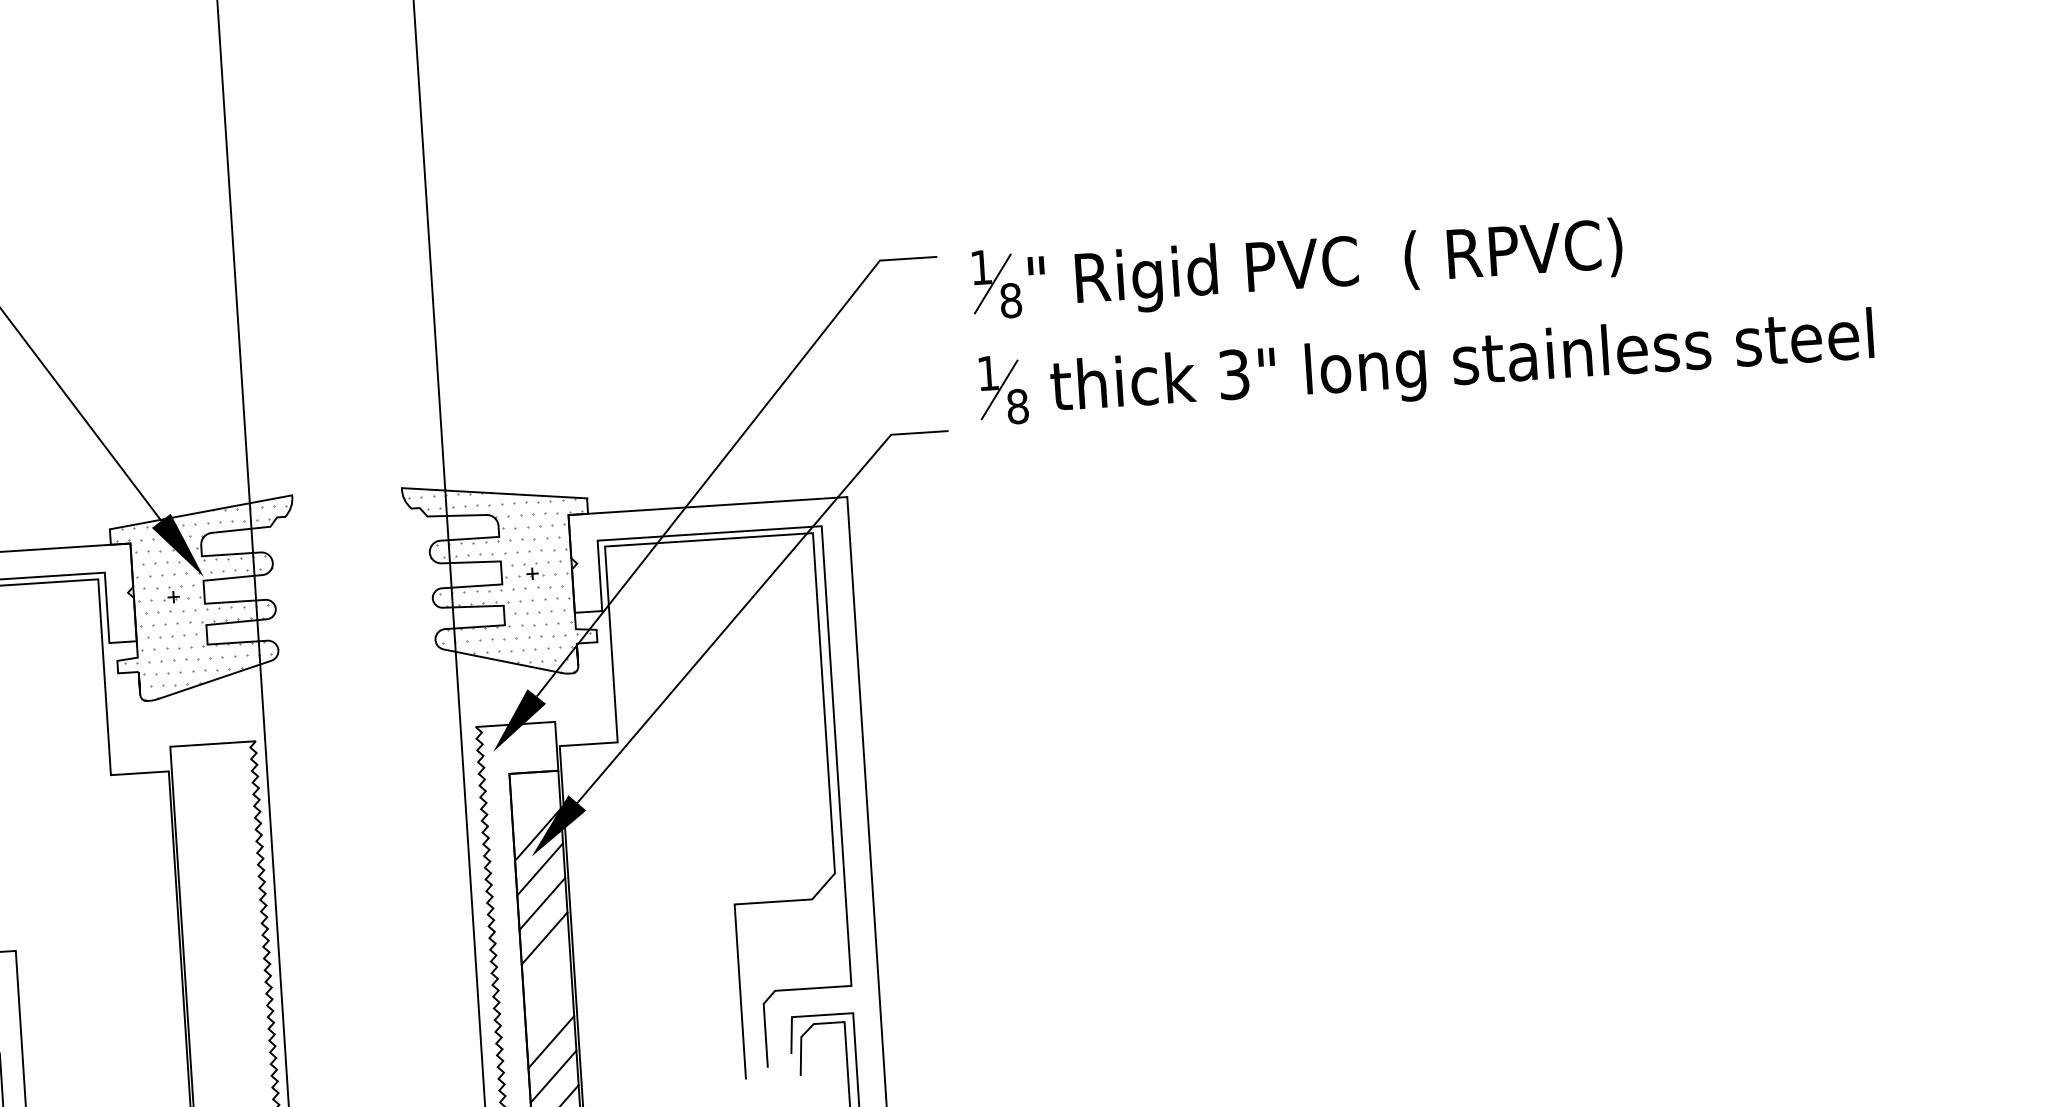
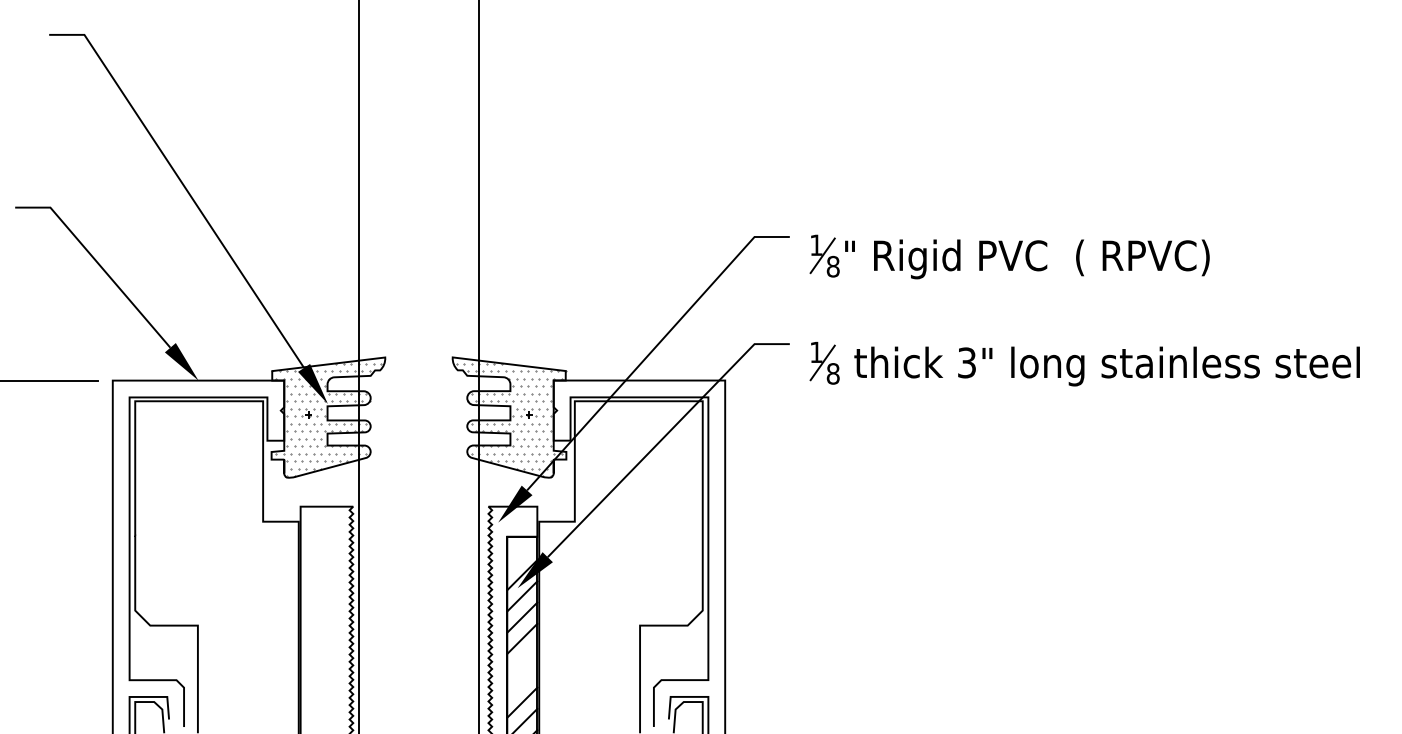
part: (1425, 364) -> (1084, 364), moved

